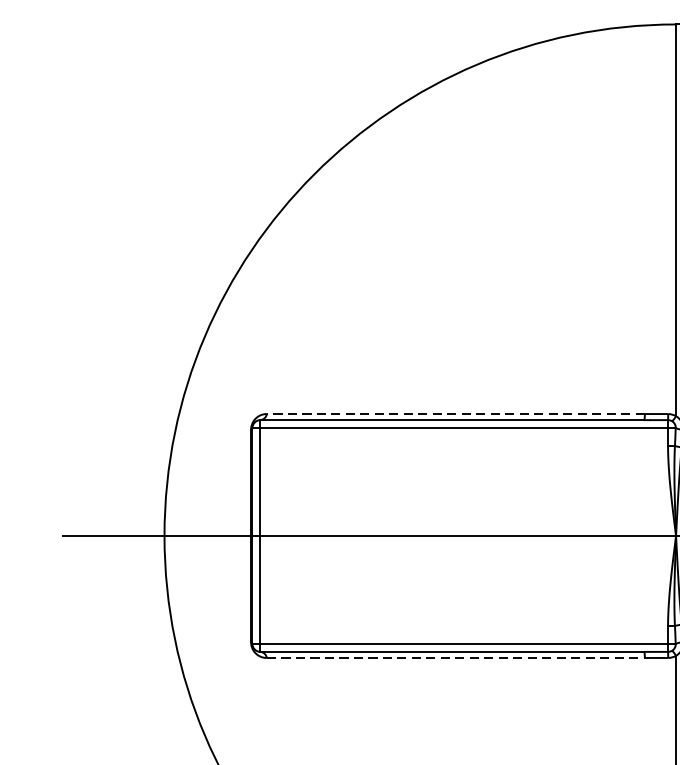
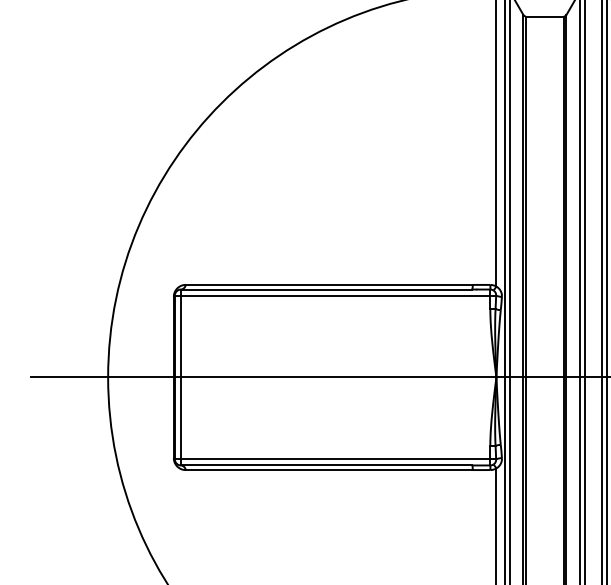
line: (454, 413) -> (328, 284), dashed -> solid
line: (456, 658) -> (329, 470), dashed -> solid

